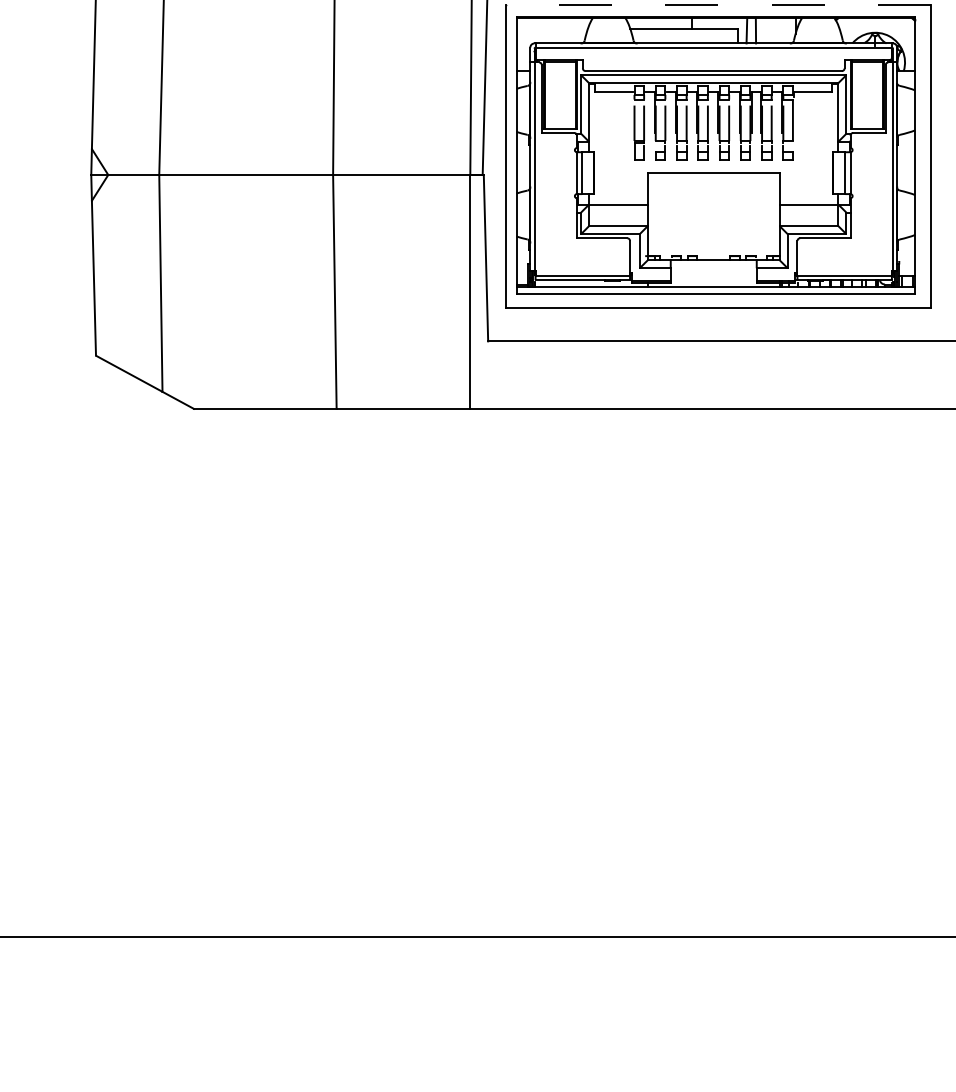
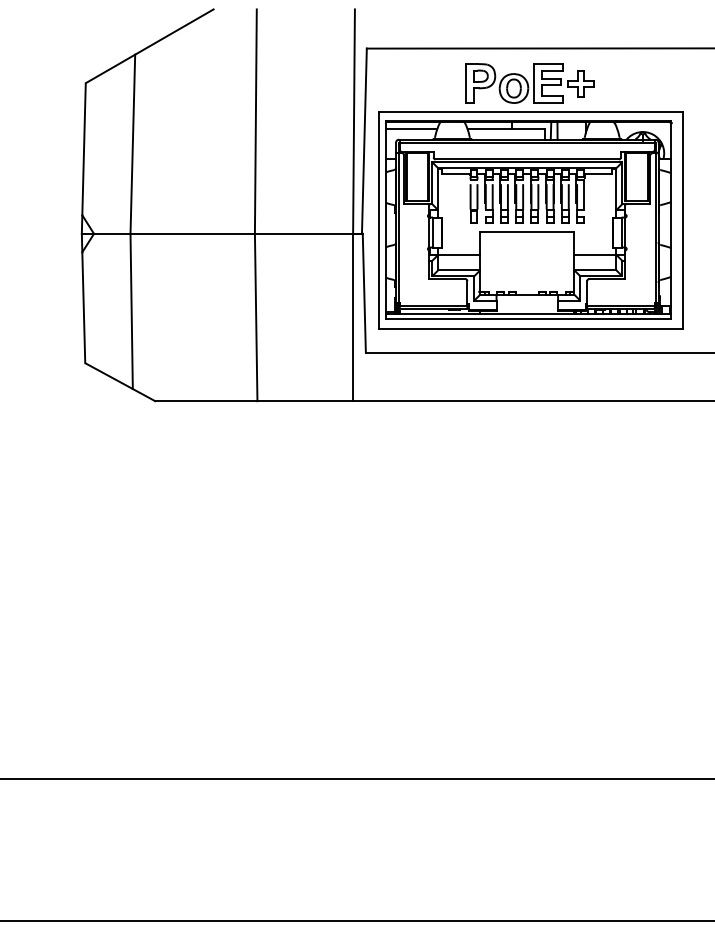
line: (718, 5) -> (530, 112), dashed -> solid
line: (551, 29) -> (411, 129), added

